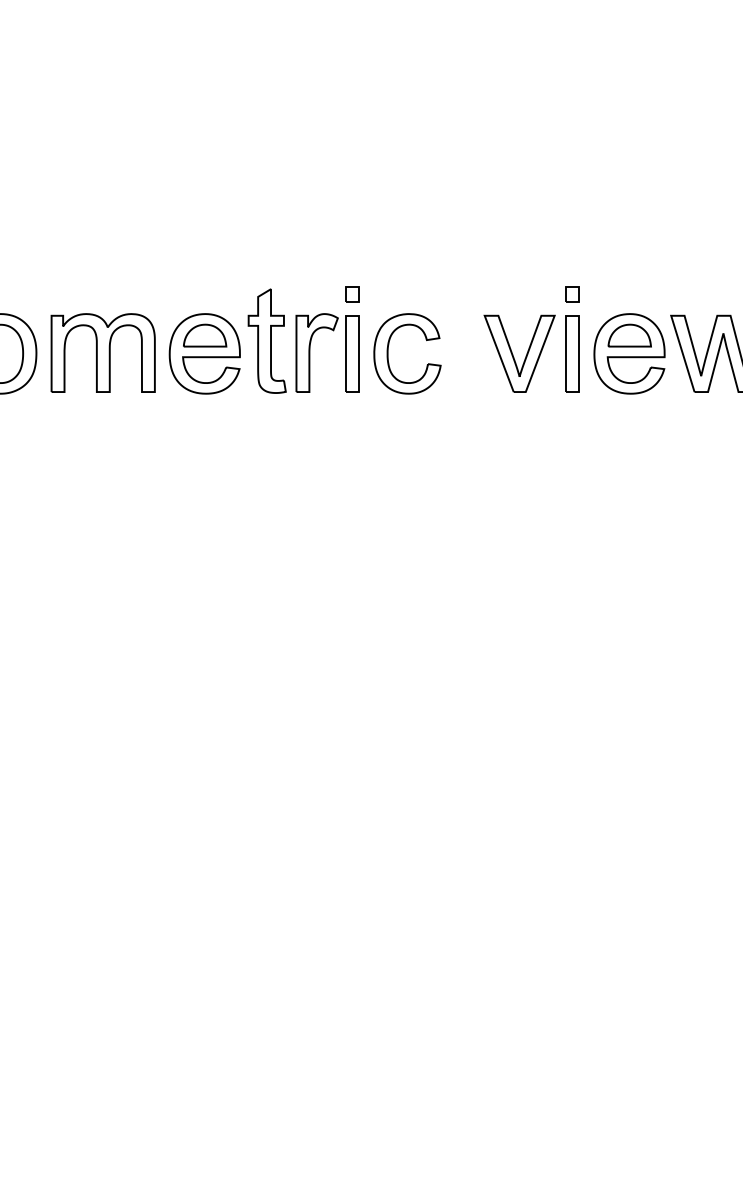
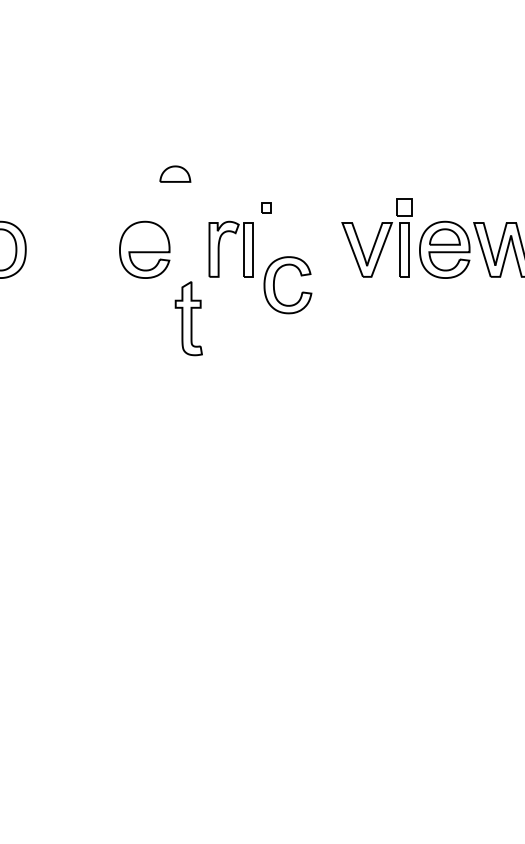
part: (352, 294) -> (266, 207), moved
part: (572, 294) -> (404, 207), size x1.6
part: (205, 335) -> (175, 174), moved
part: (266, 340) -> (188, 318), moved
part: (102, 352) -> (72, 248), removed
part: (388, 353) -> (274, 284), moved

